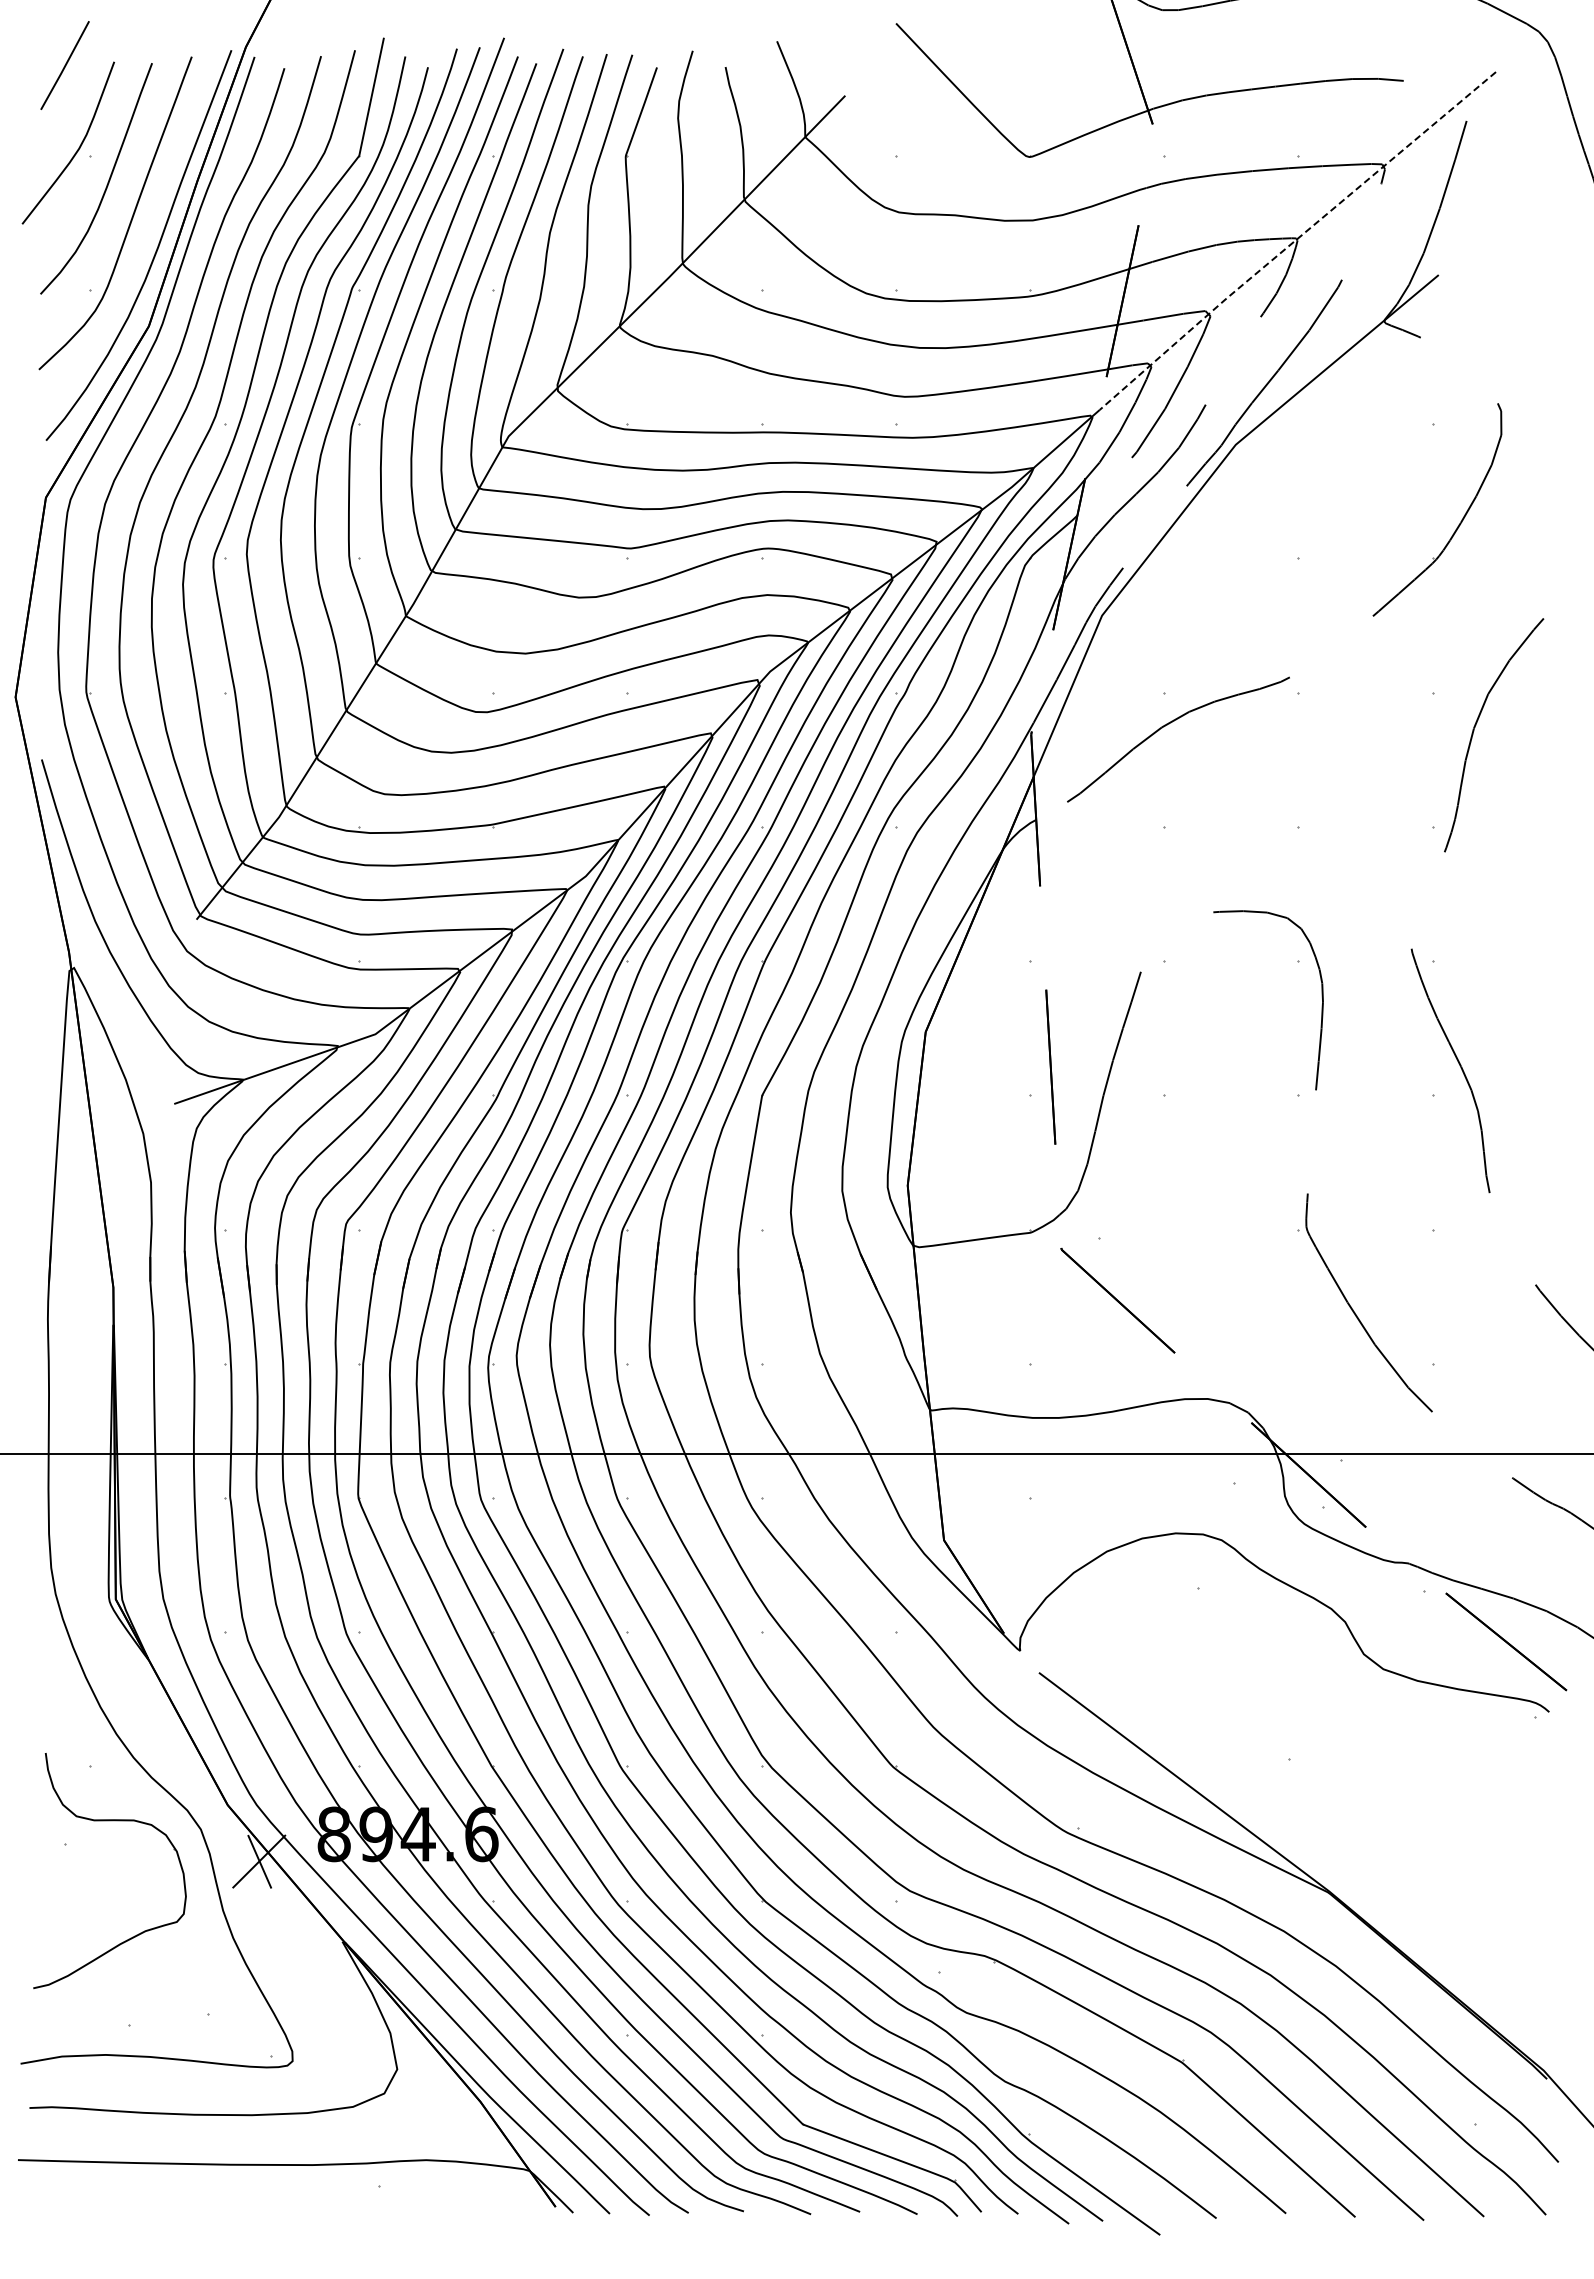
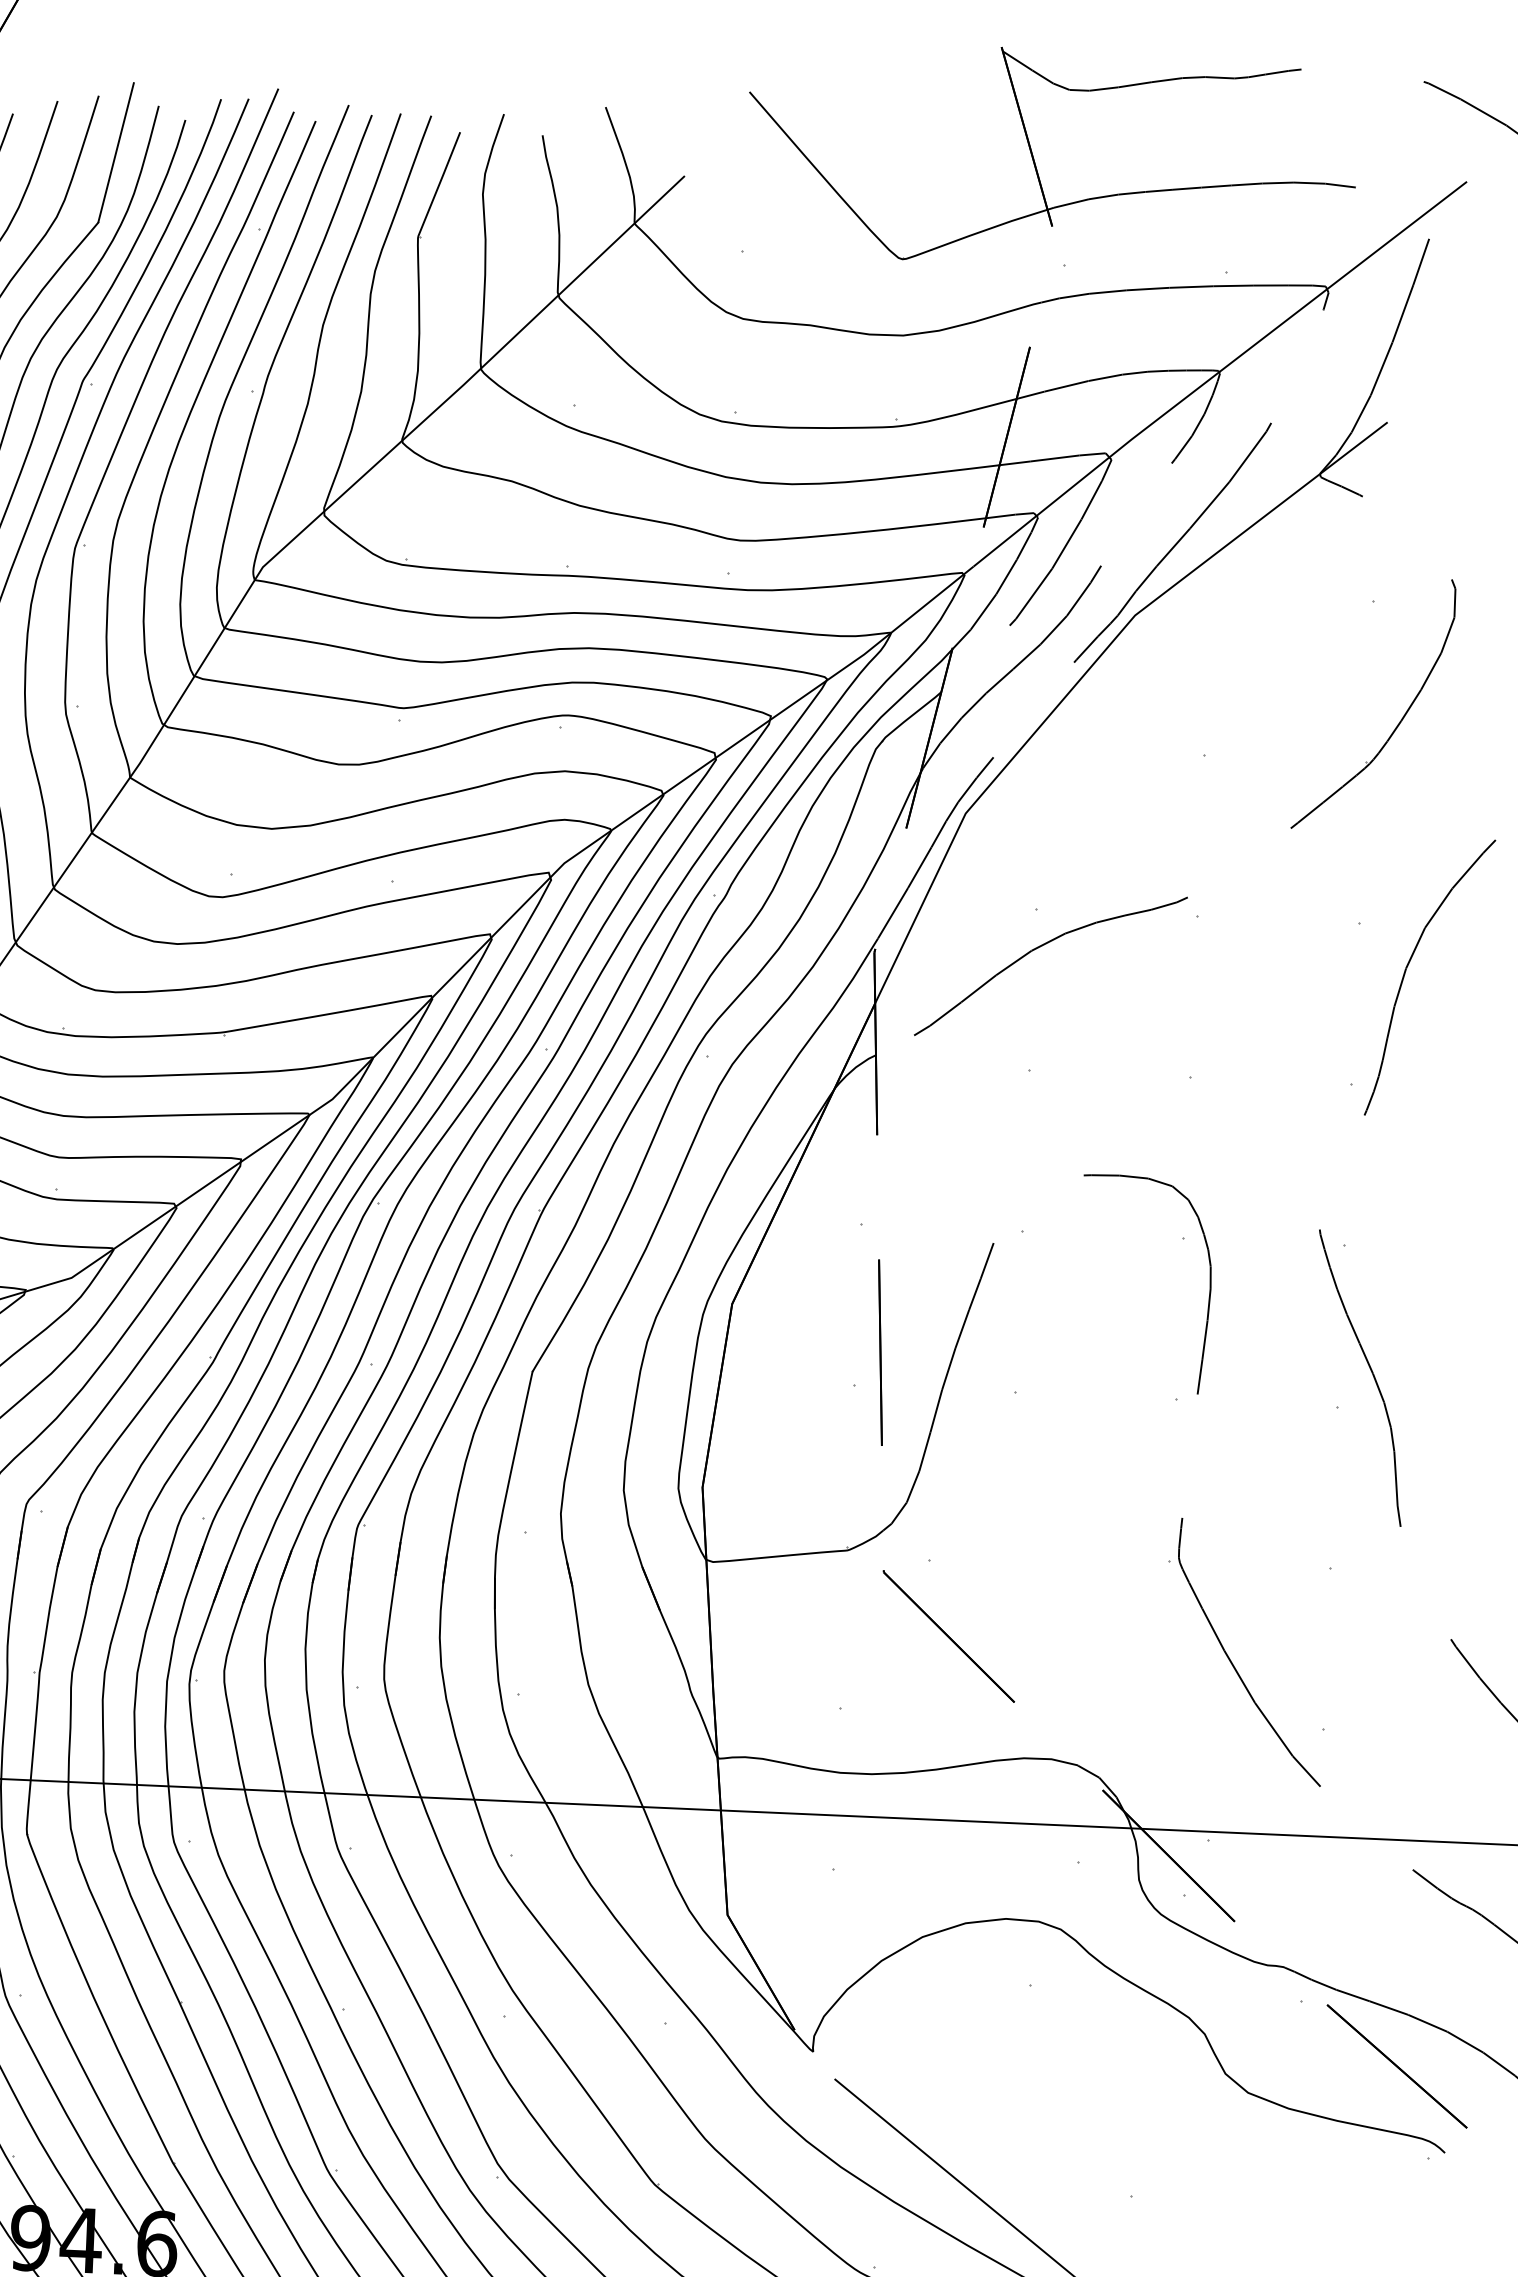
line: (1295, 240) -> (1217, 373), dashed -> solid

